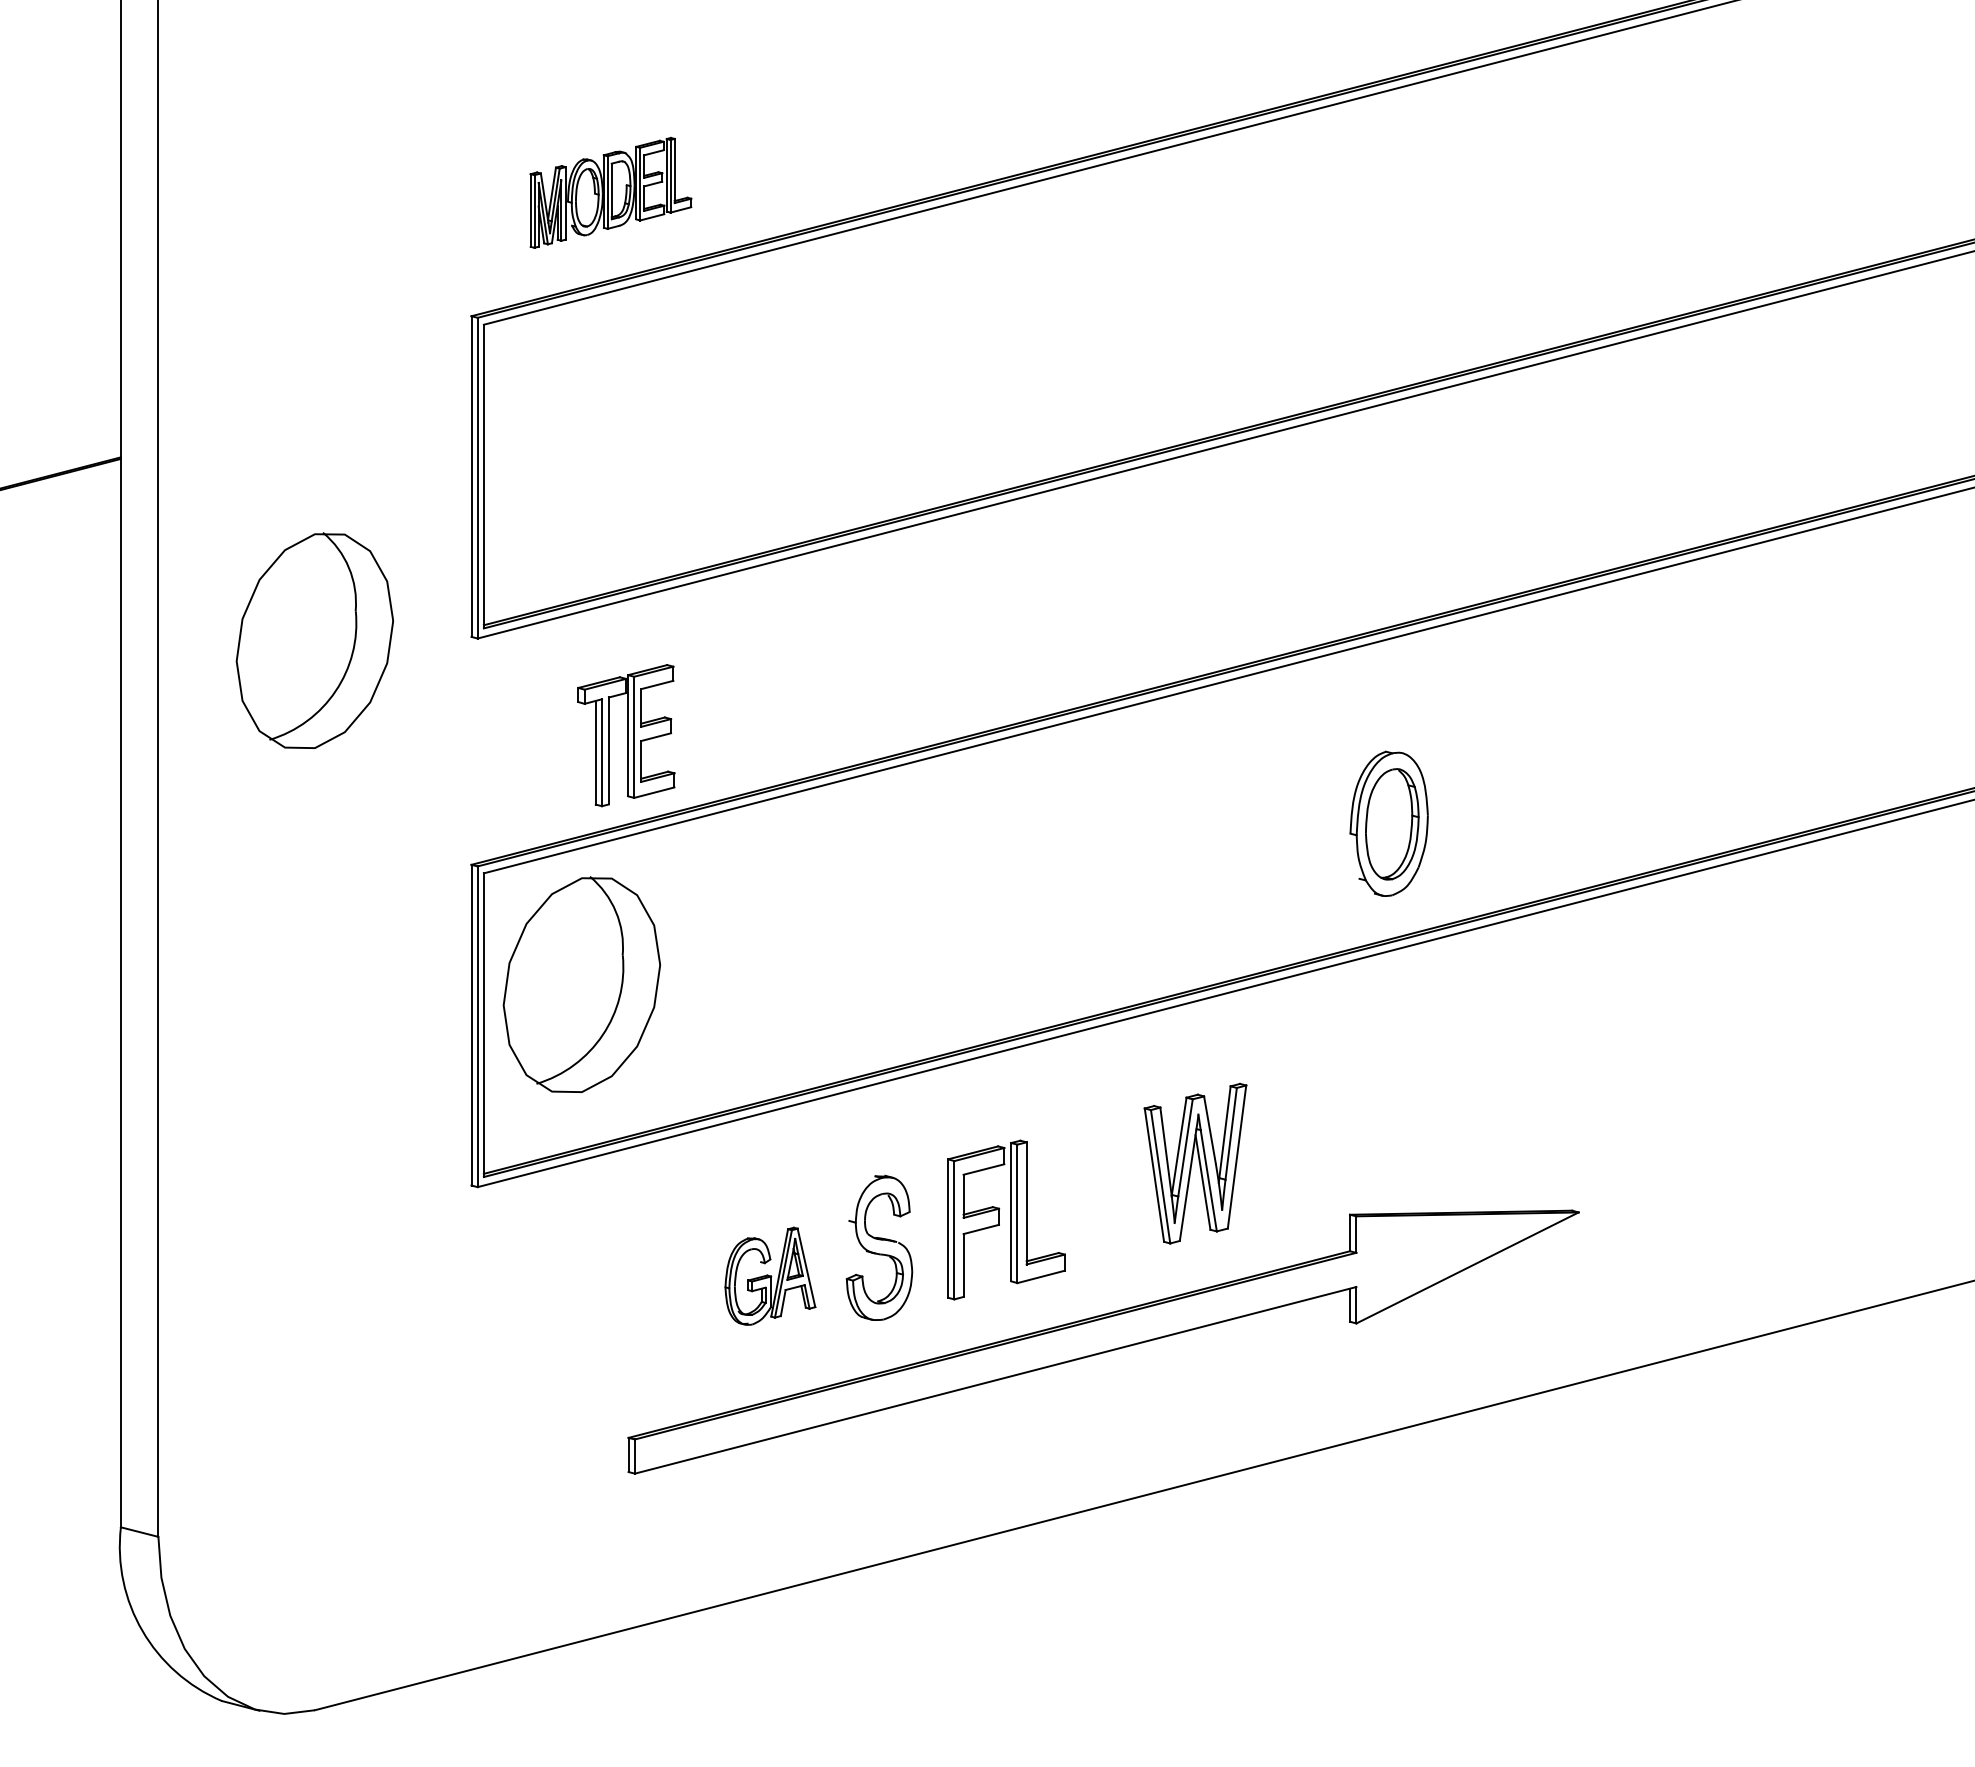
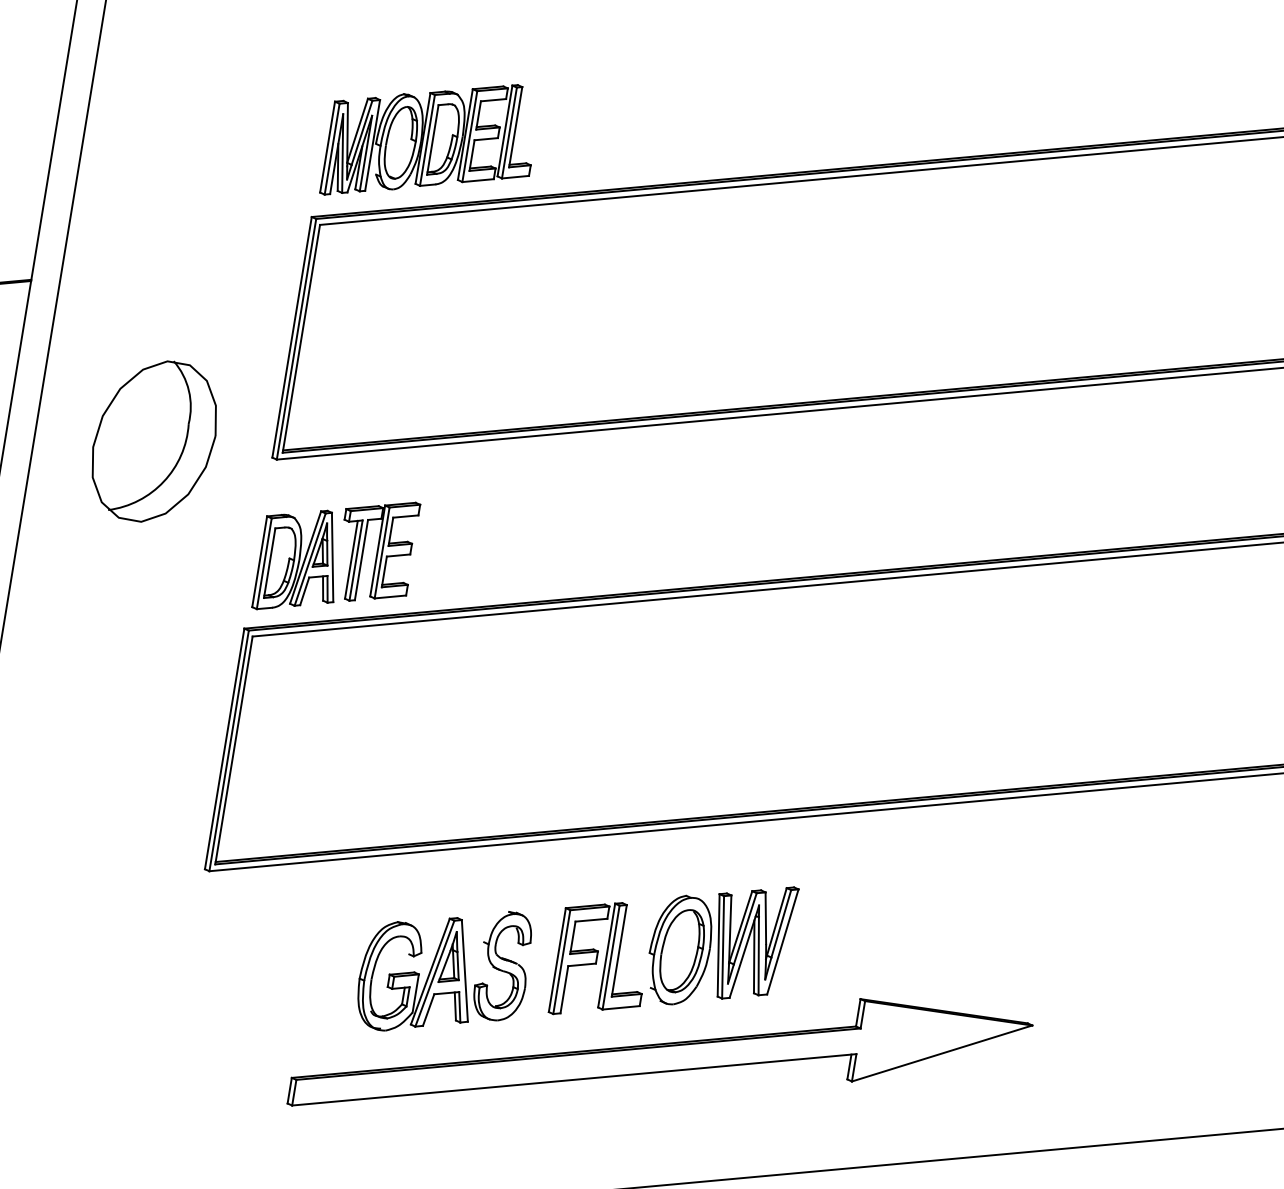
part: (610, 192) -> (431, 141), size x1.67
part: (529, 765) -> (300, 561), added
part: (1388, 823) -> (679, 950), moved
part: (581, 984) -> (312, 731), removed
part: (770, 1276) -> (418, 974), size x1.67

